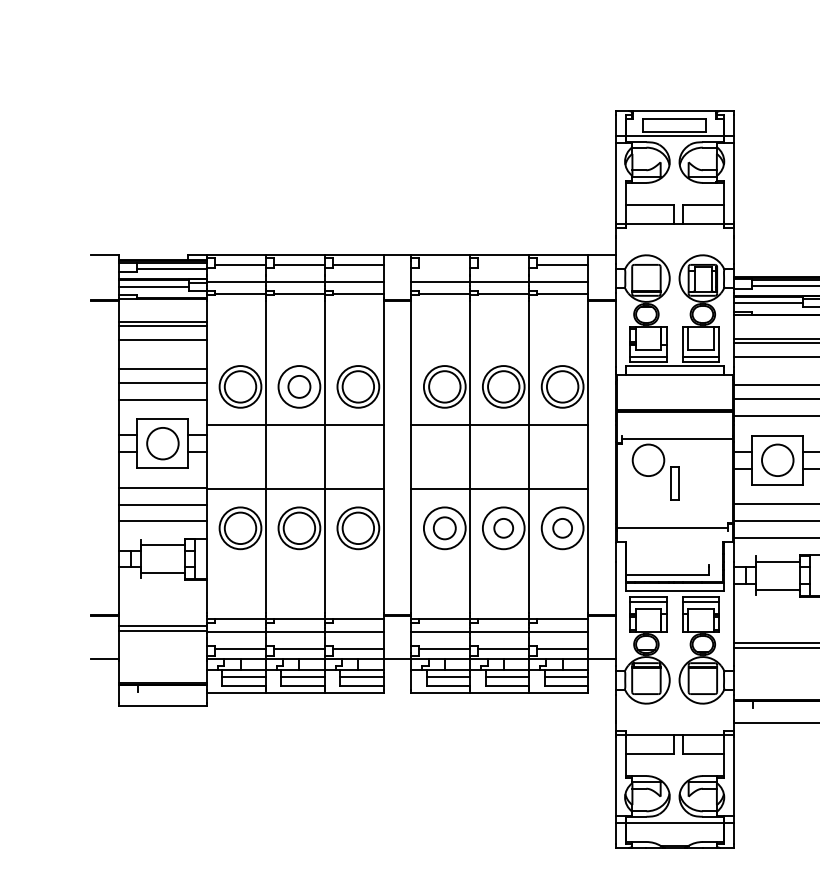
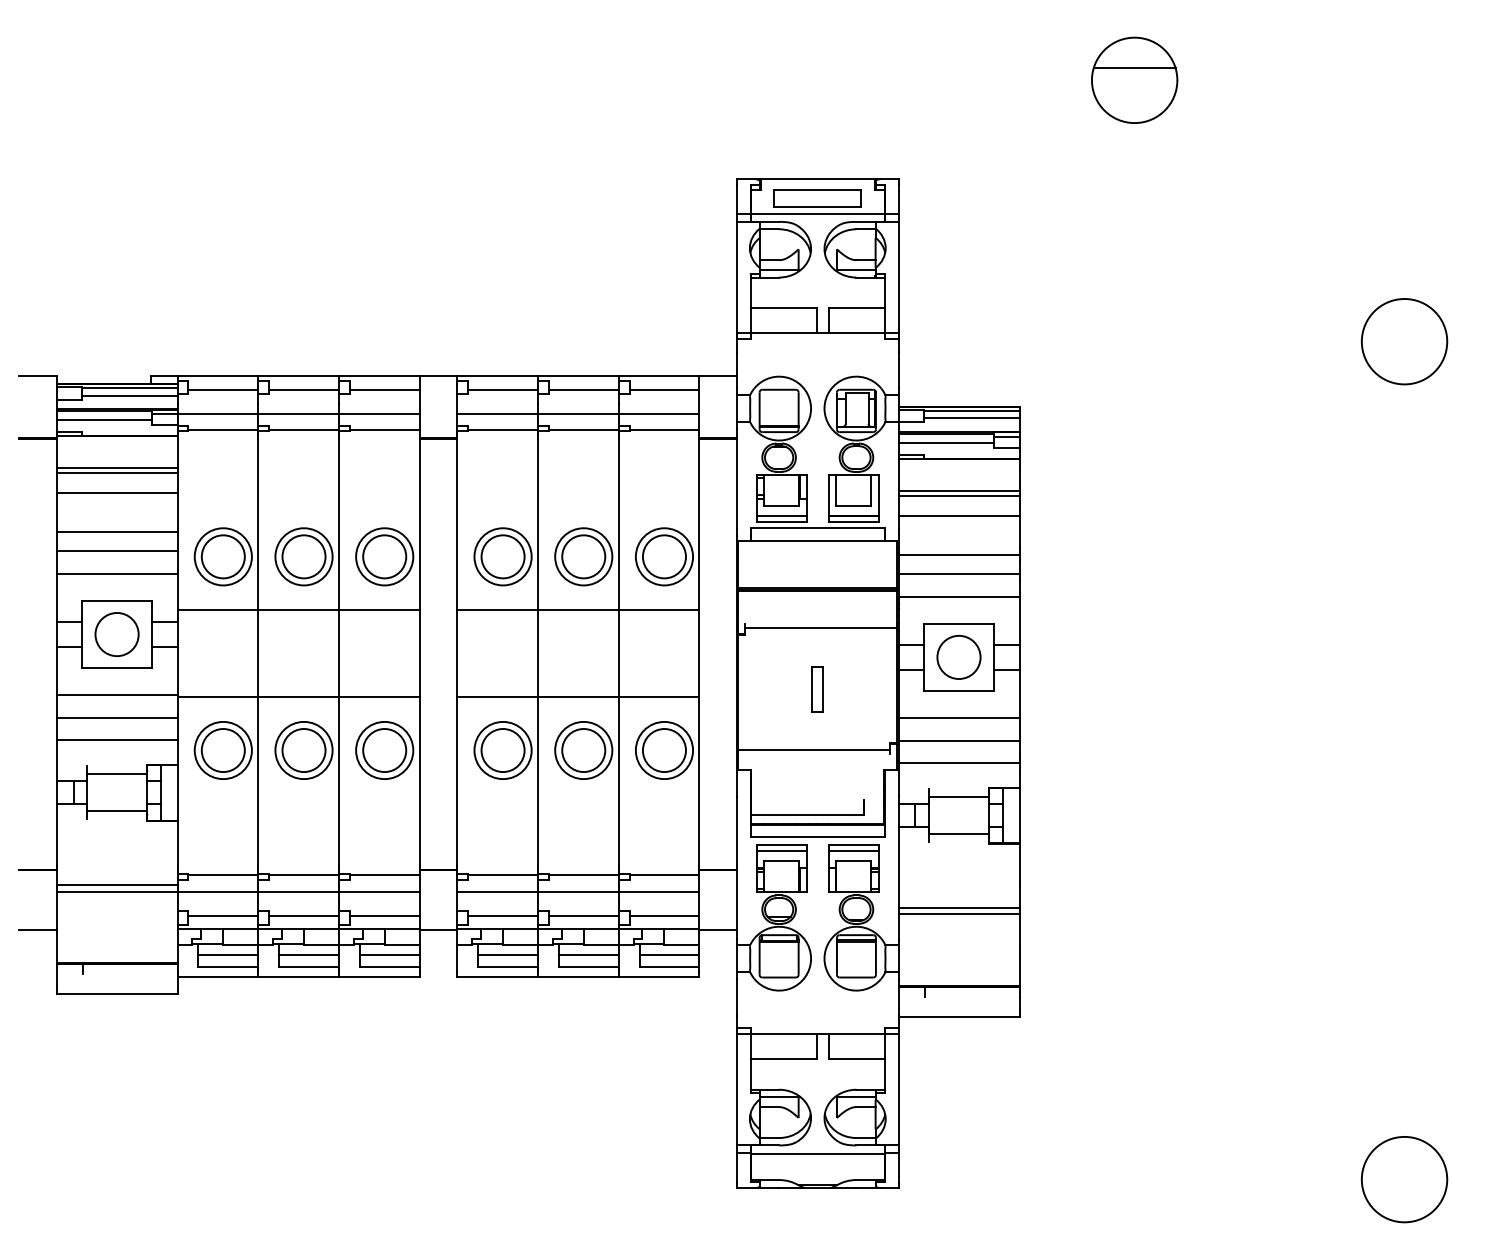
line: (445, 264) -> (503, 389), added
line: (503, 264) -> (583, 389), added
circle: (299, 386) -> (303, 556), size x1.43
circle: (648, 460) -> (781, 657), removed
circle: (444, 528) -> (502, 750), size x1.43
circle: (503, 528) -> (583, 750), size x1.67
circle: (561, 528) -> (663, 750), size x1.67

